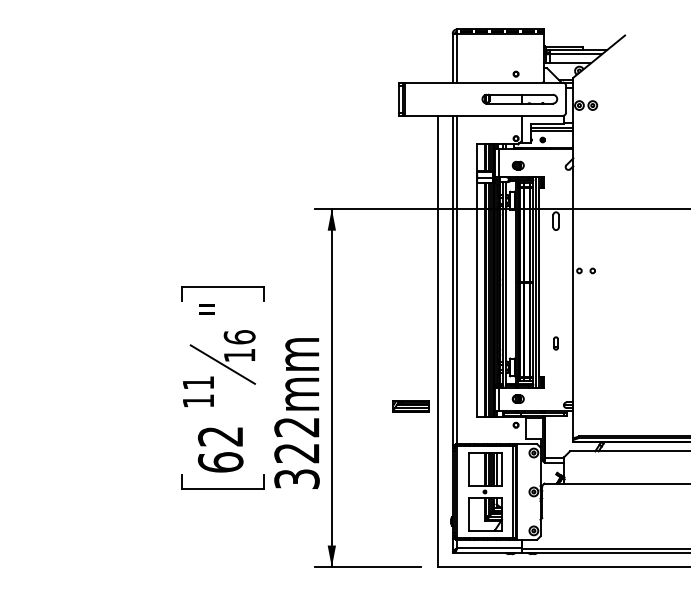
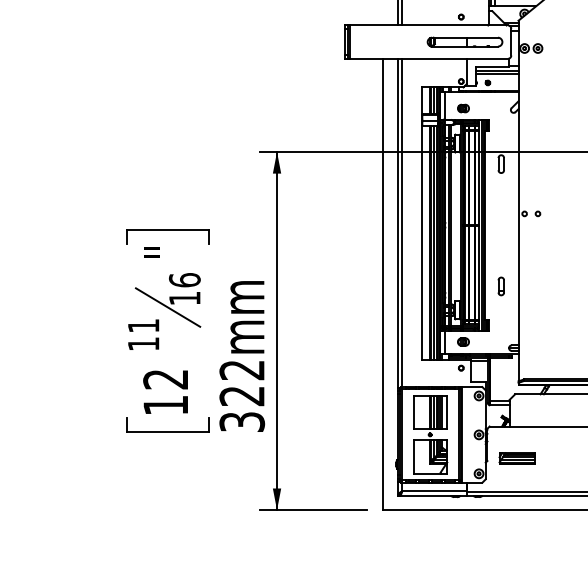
part: (555, 343) -> (500, 286), size x1.43
part: (410, 406) -> (516, 458), moved
text: (220, 462) -> (165, 405), 62 -> 12

